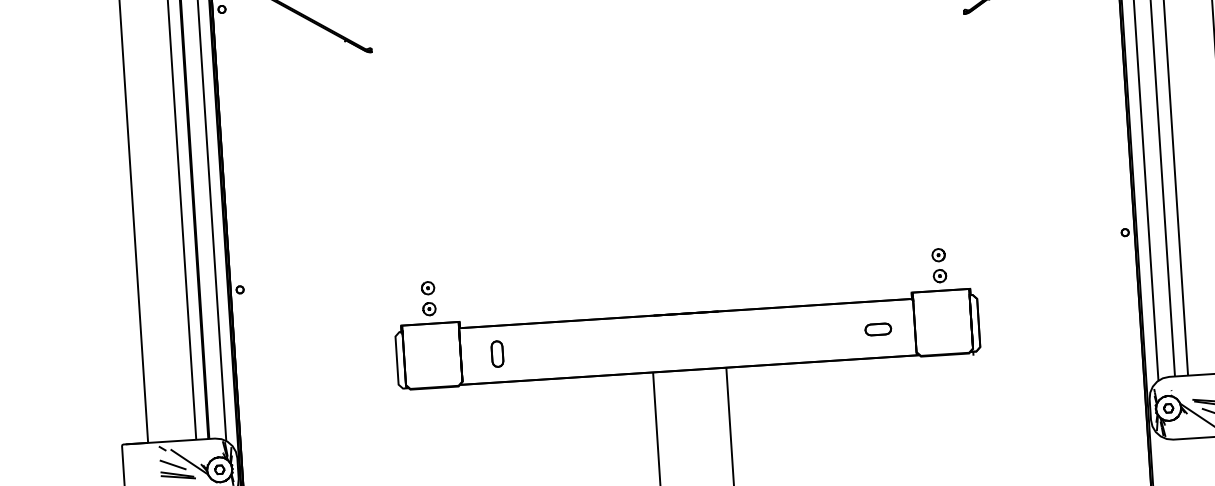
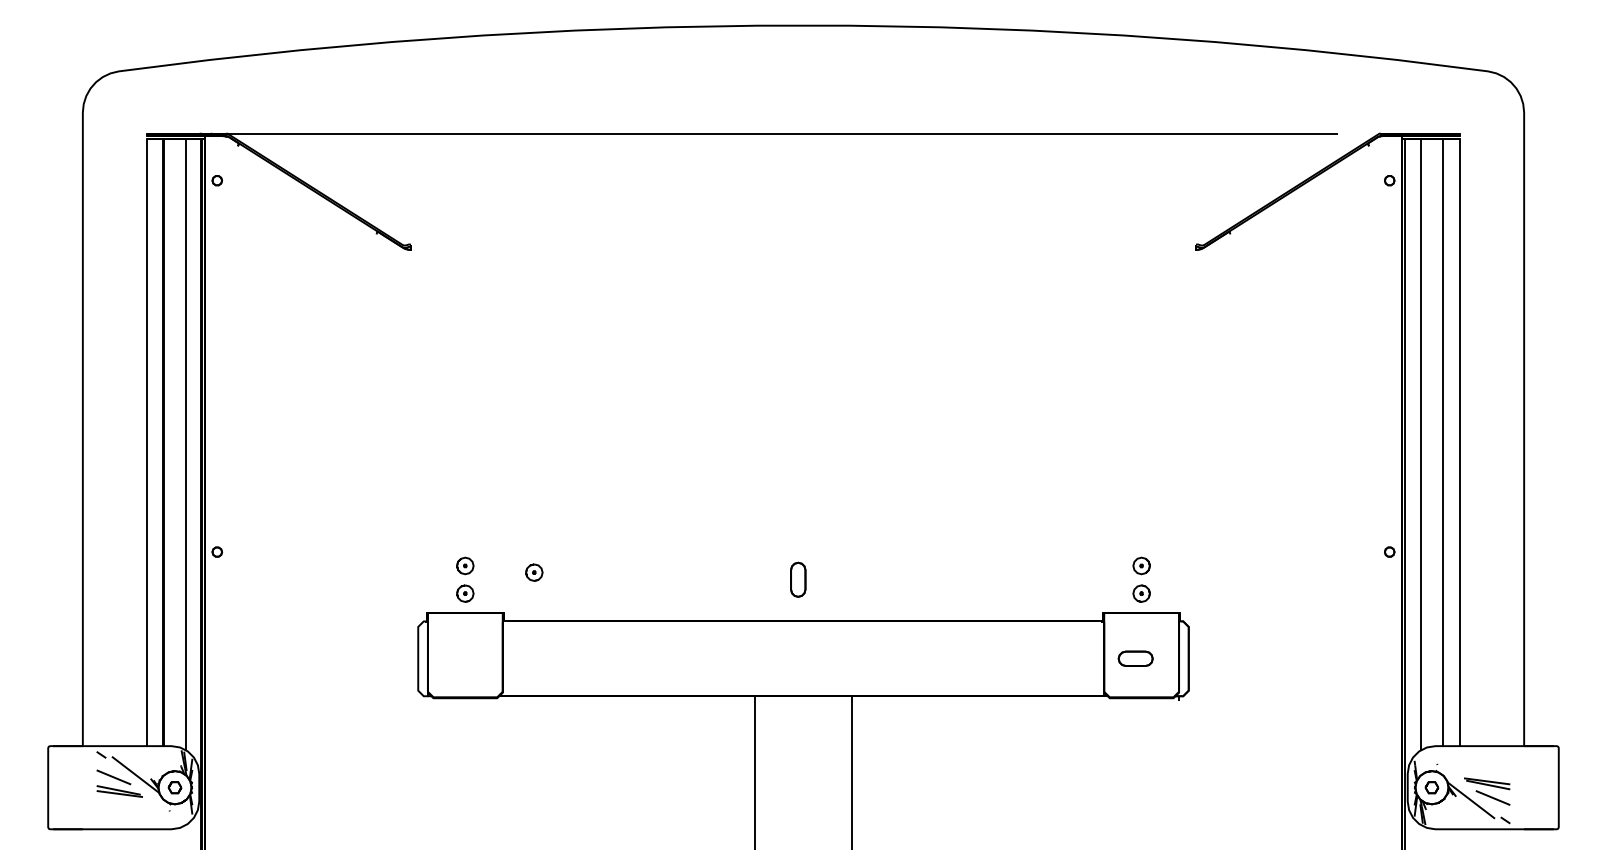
part: (480, 289) -> (534, 572), added
part: (878, 329) -> (1135, 658), moved
part: (497, 353) -> (798, 579), moved

